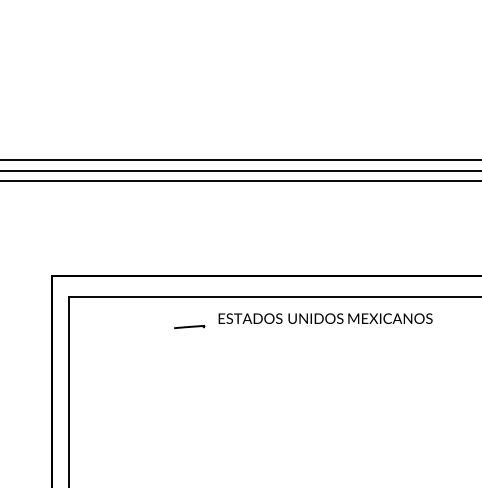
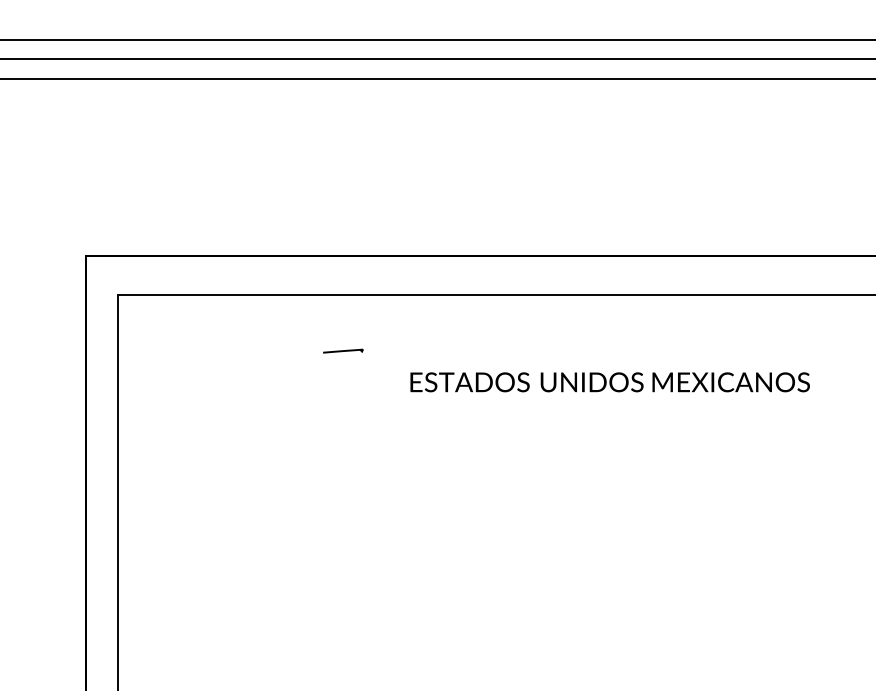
text: (325, 318) -> (609, 381), moved
part: (189, 326) -> (342, 350), size x0.7

